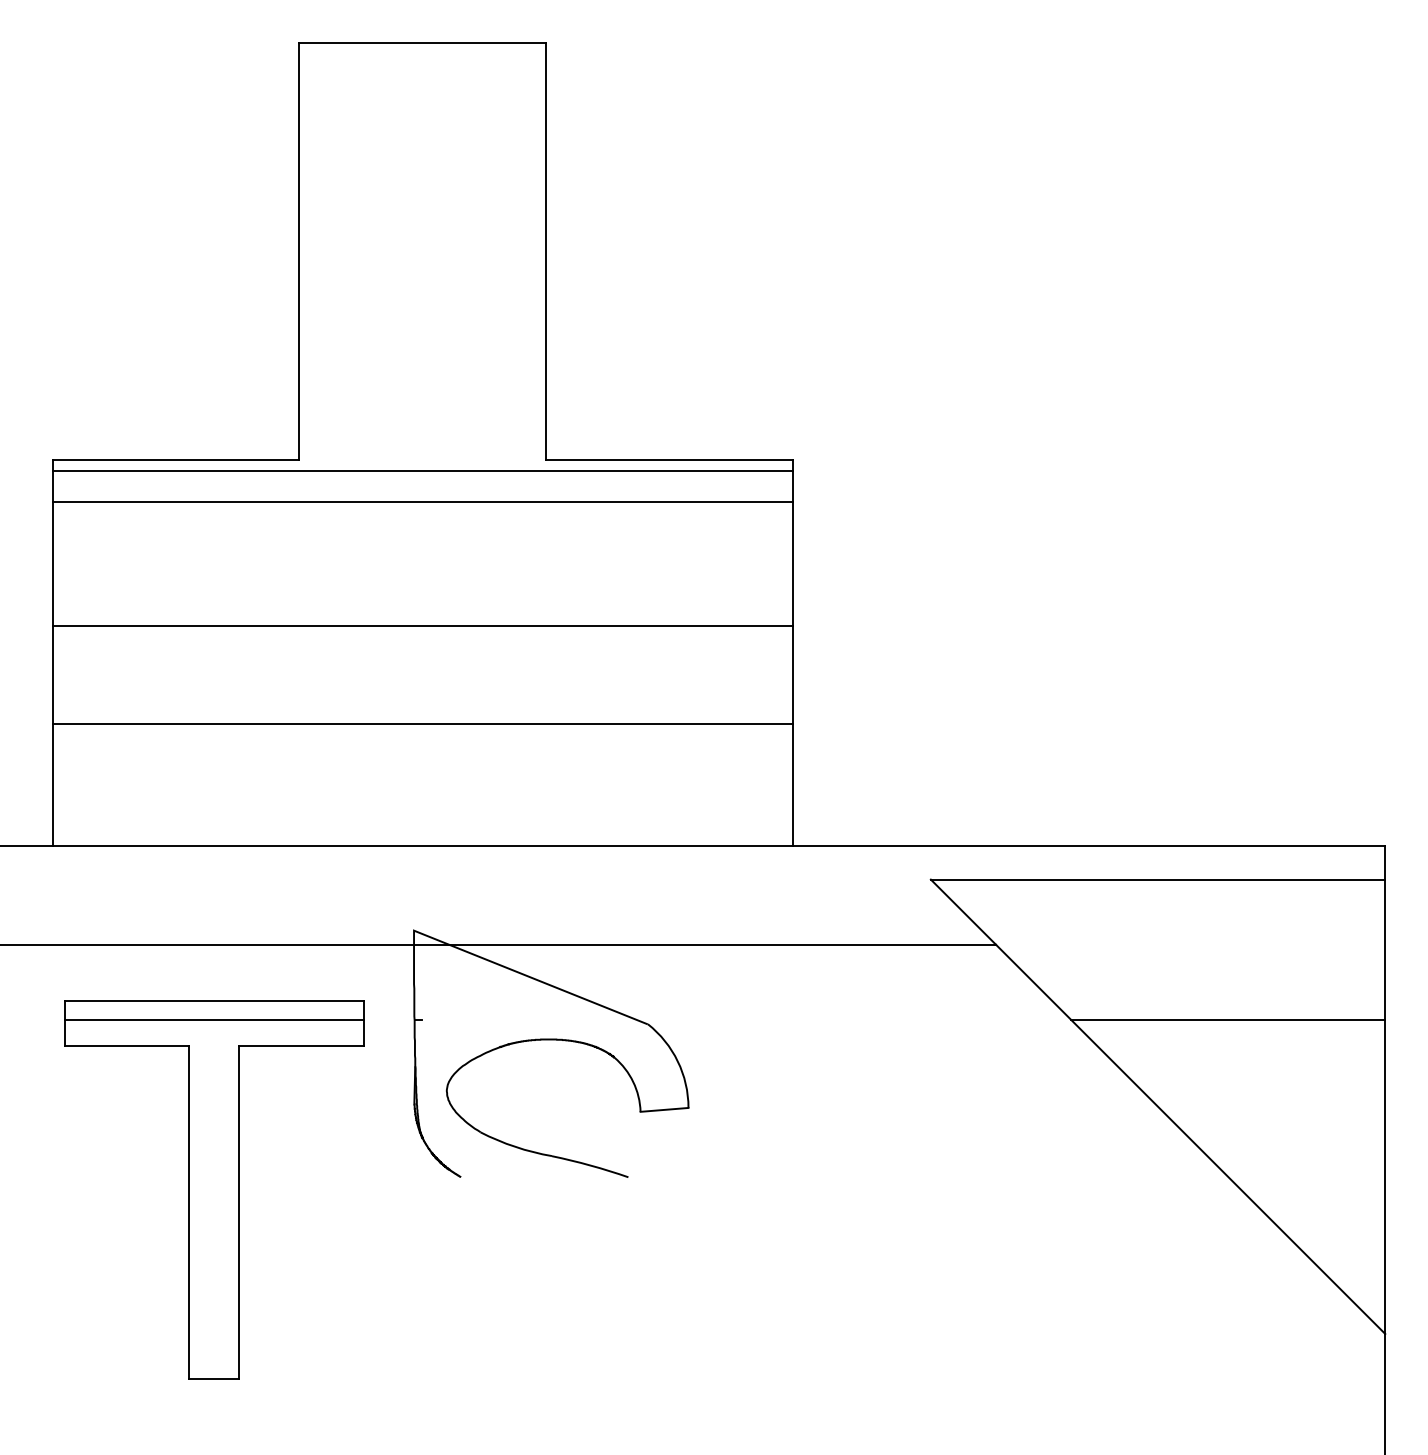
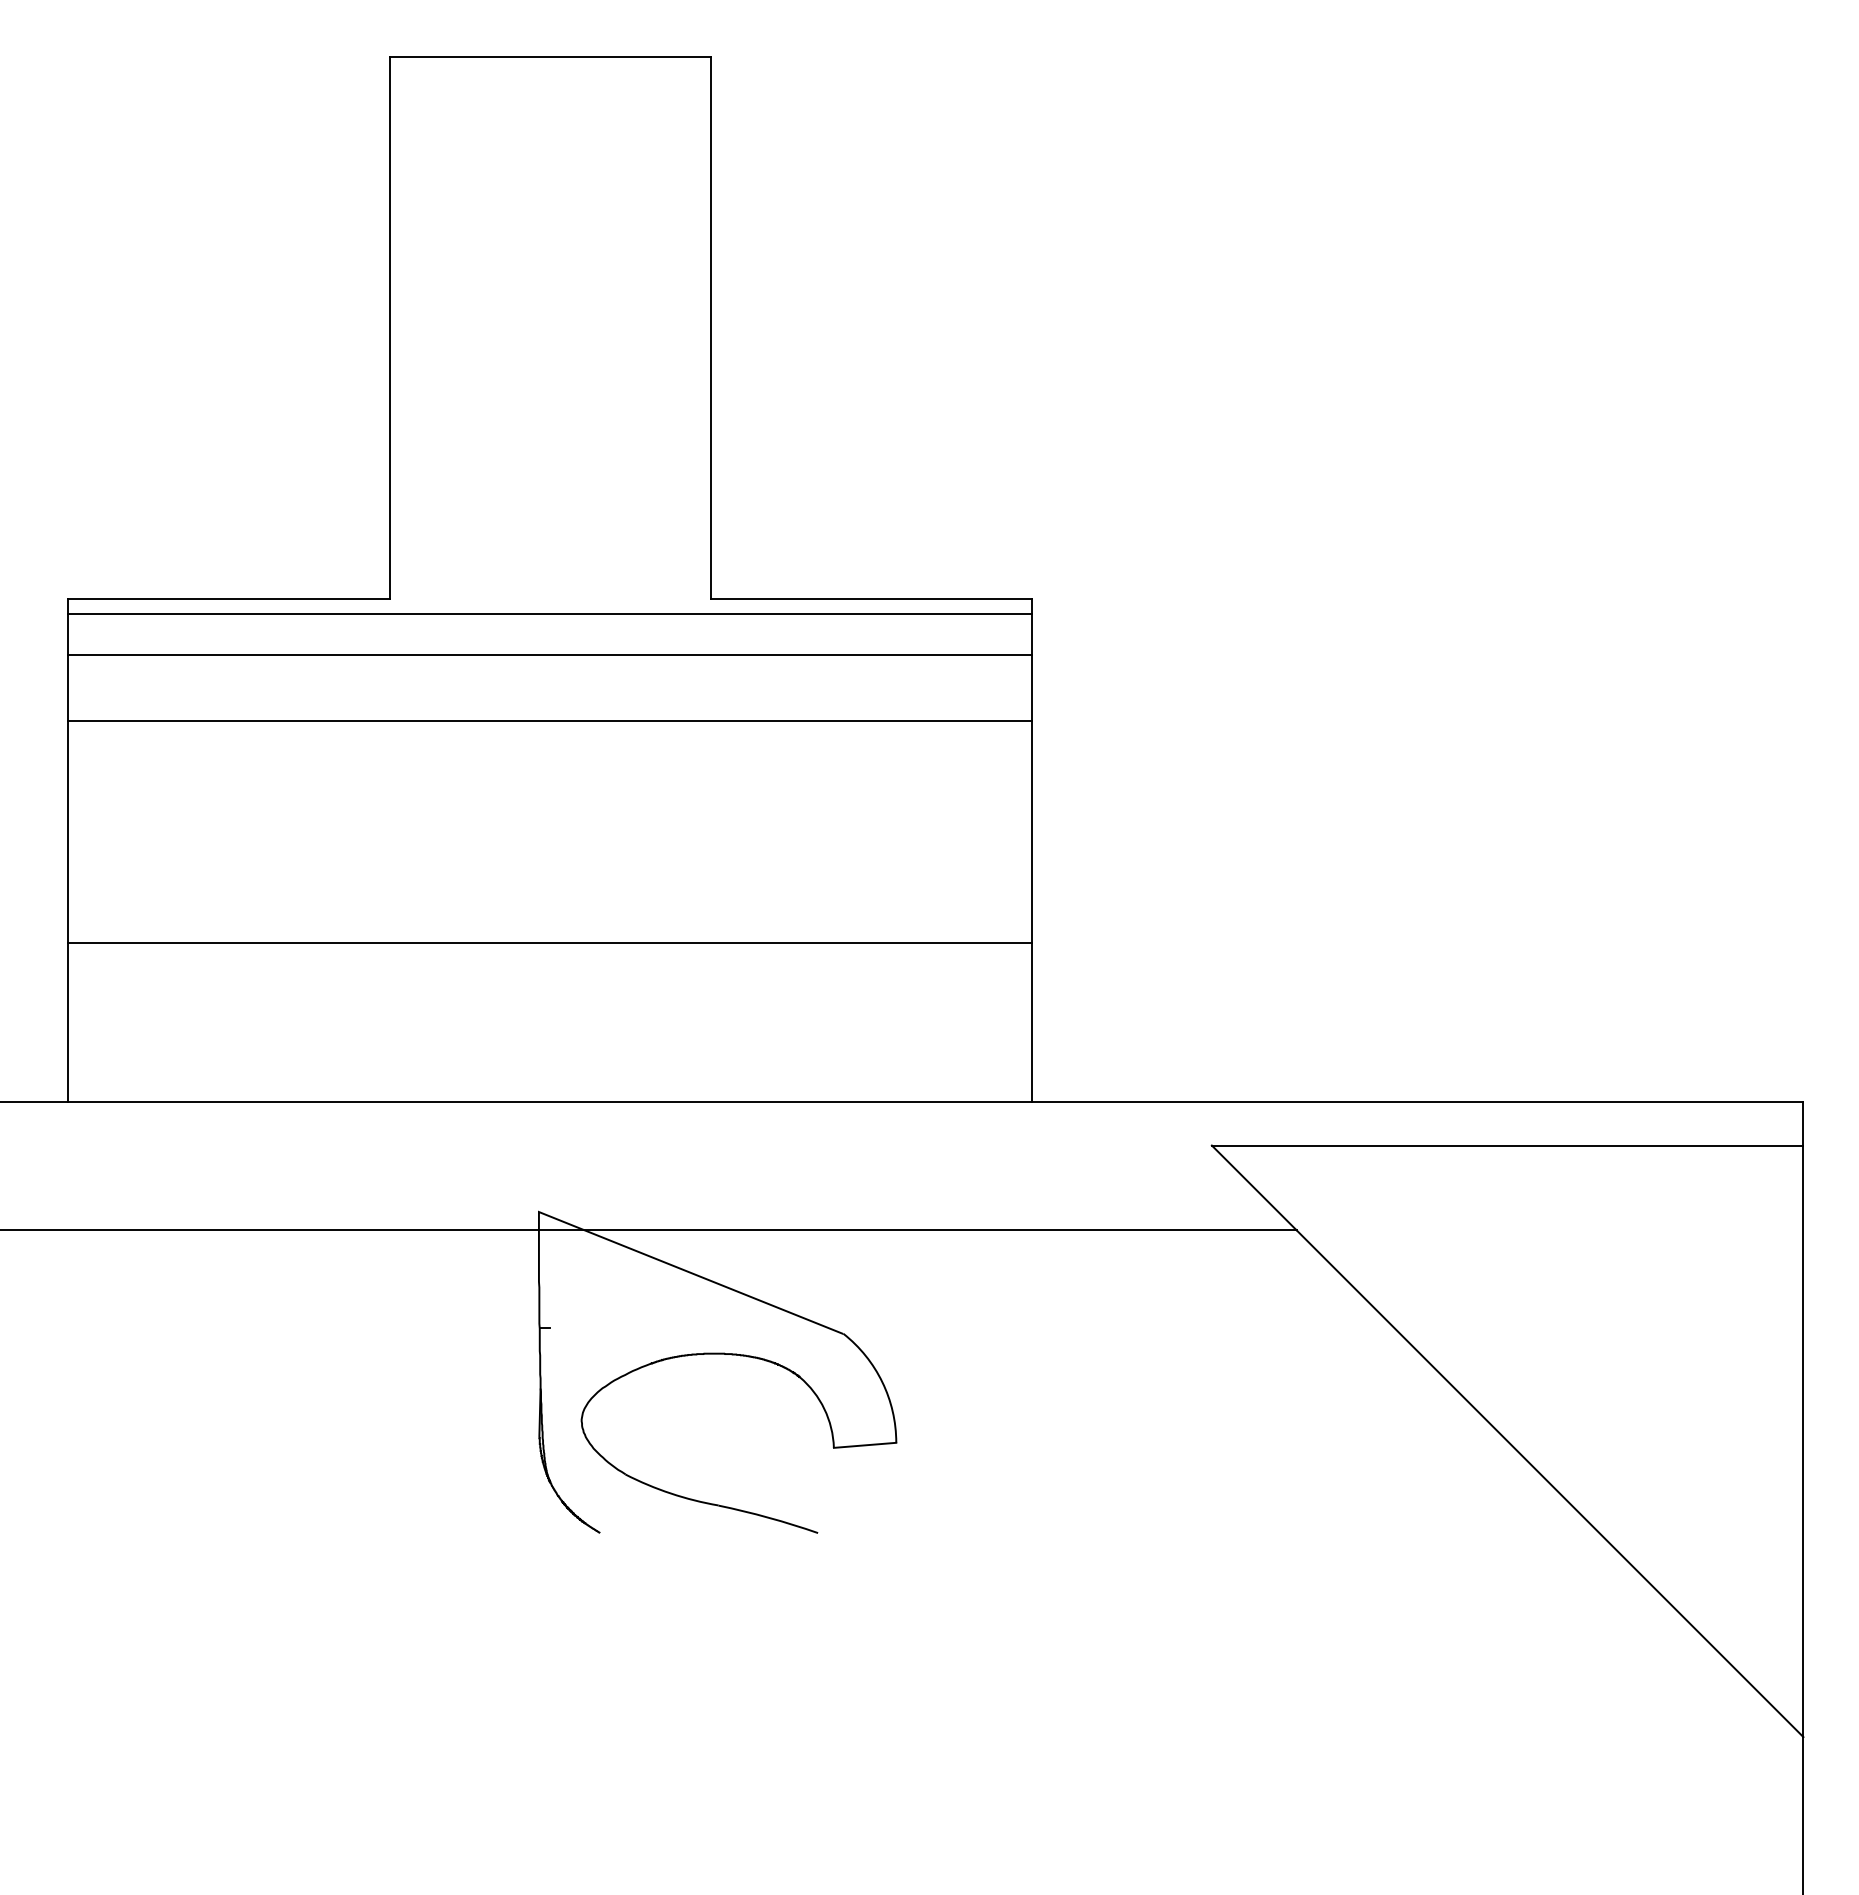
line: (422, 625) -> (550, 720), moved
line: (1227, 1019) -> (1598, 1327), removed
part: (214, 1189) -> (279, 1549), removed

